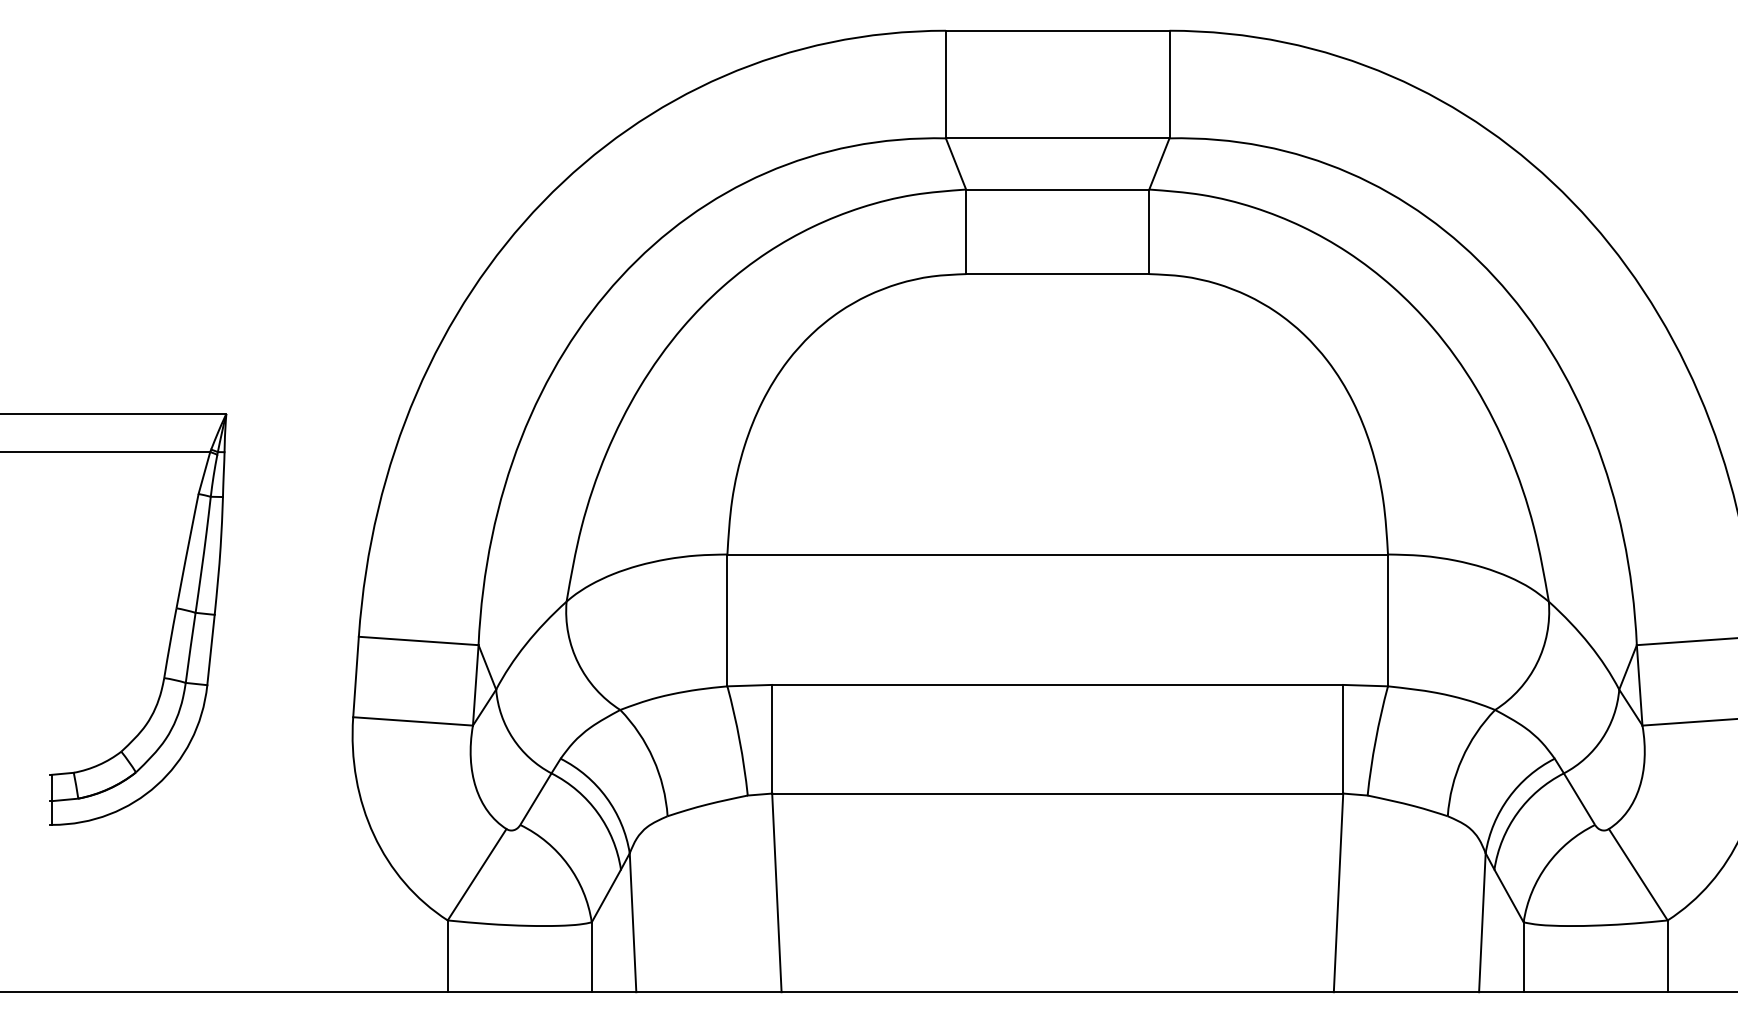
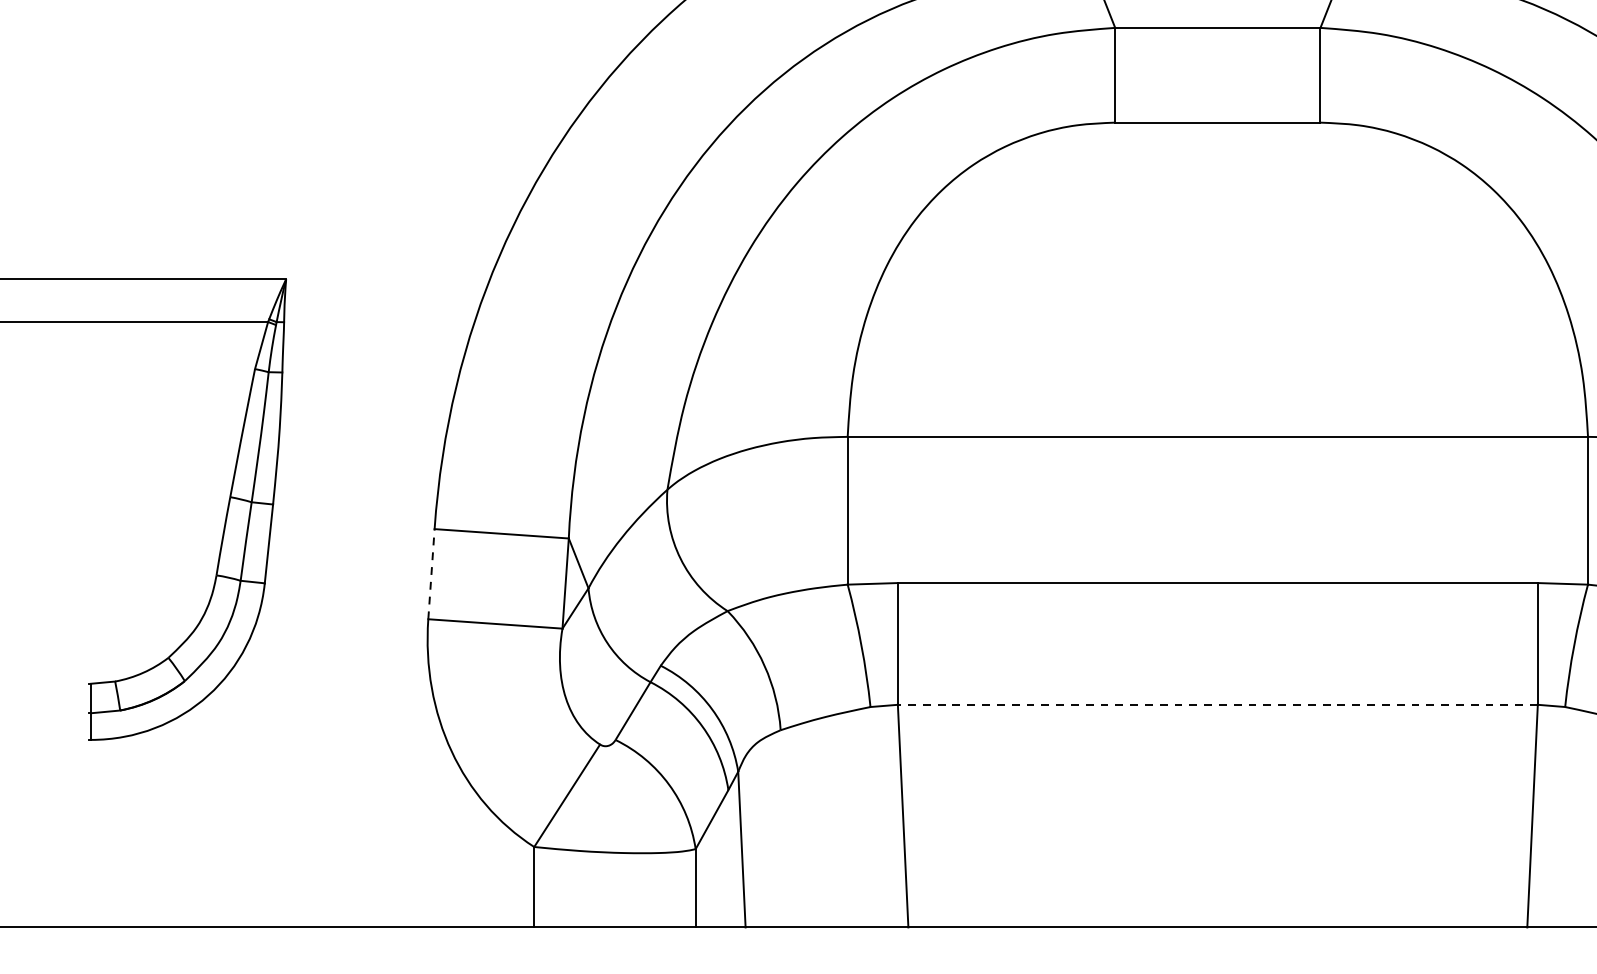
line: (356, 676) -> (431, 573), solid -> dashed
line: (1057, 793) -> (1217, 704), solid -> dashed

